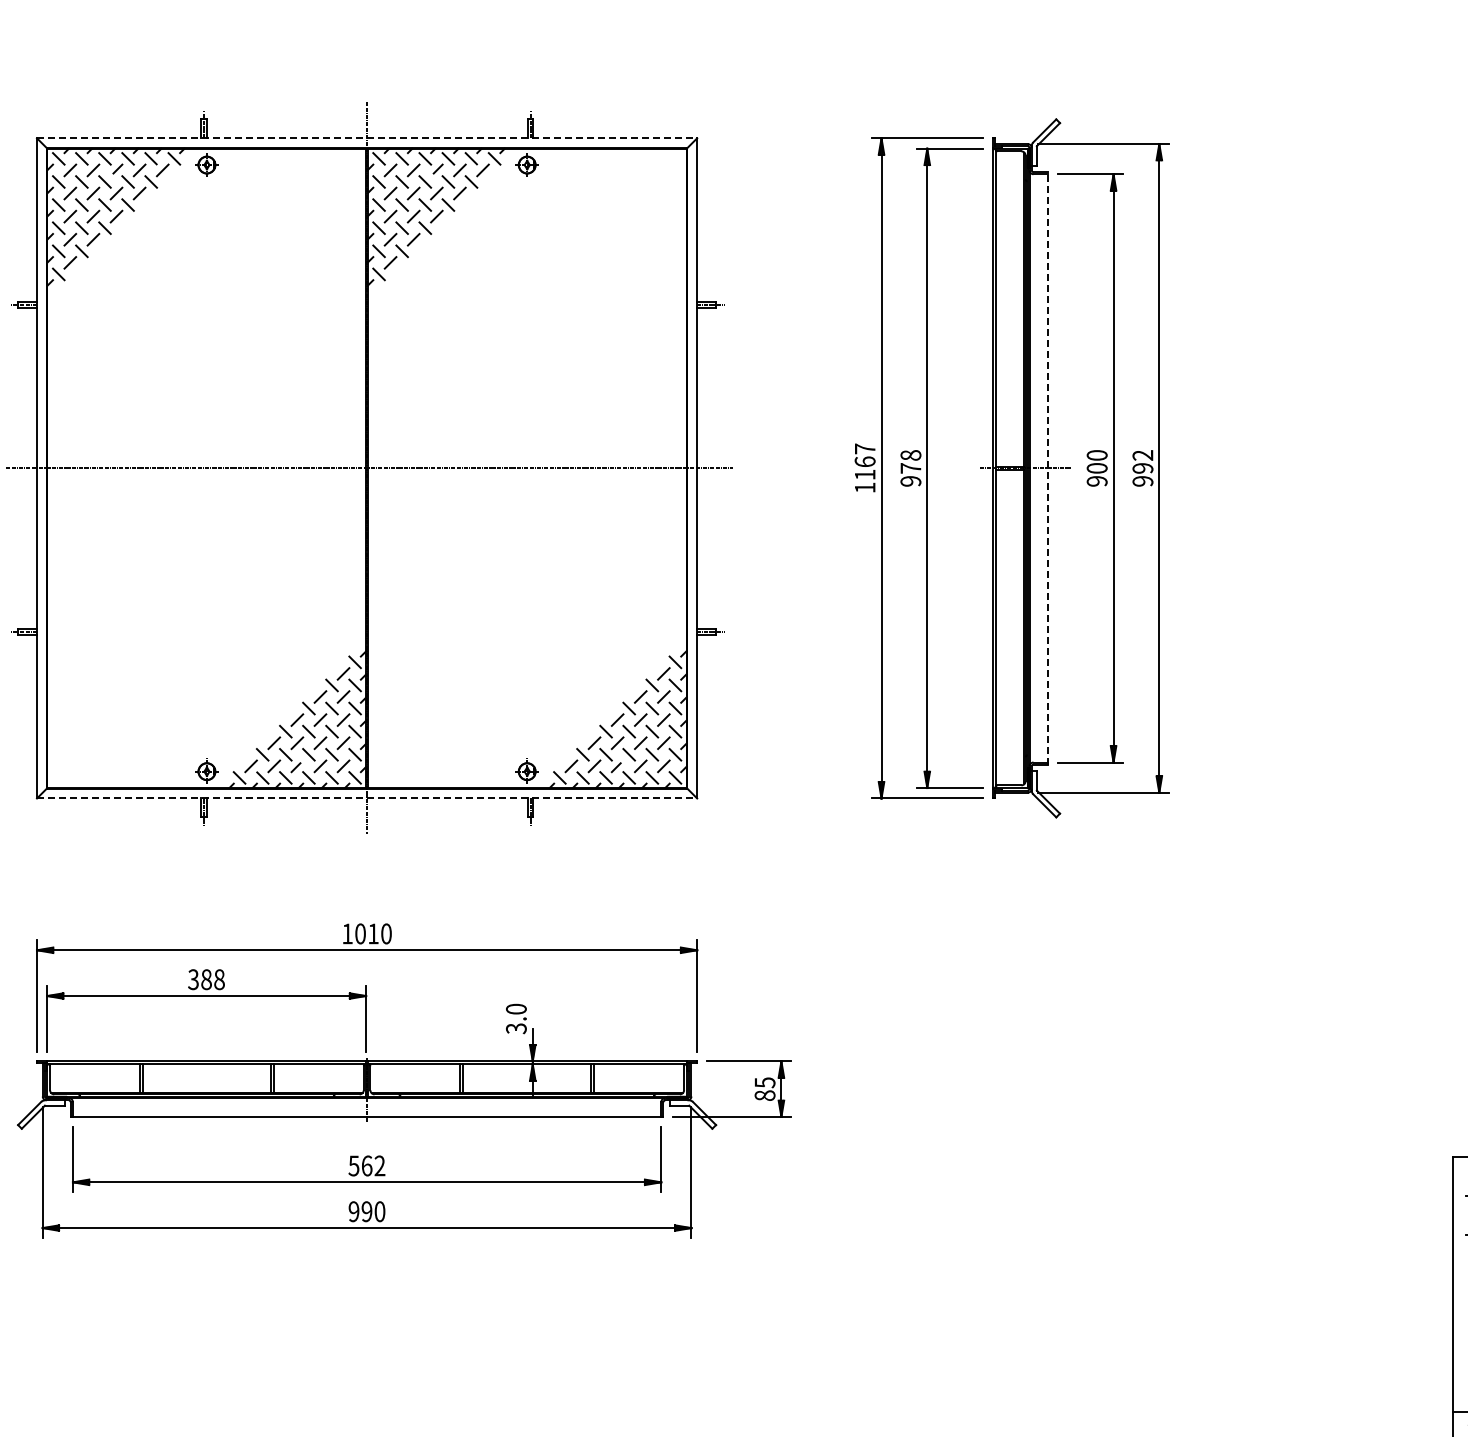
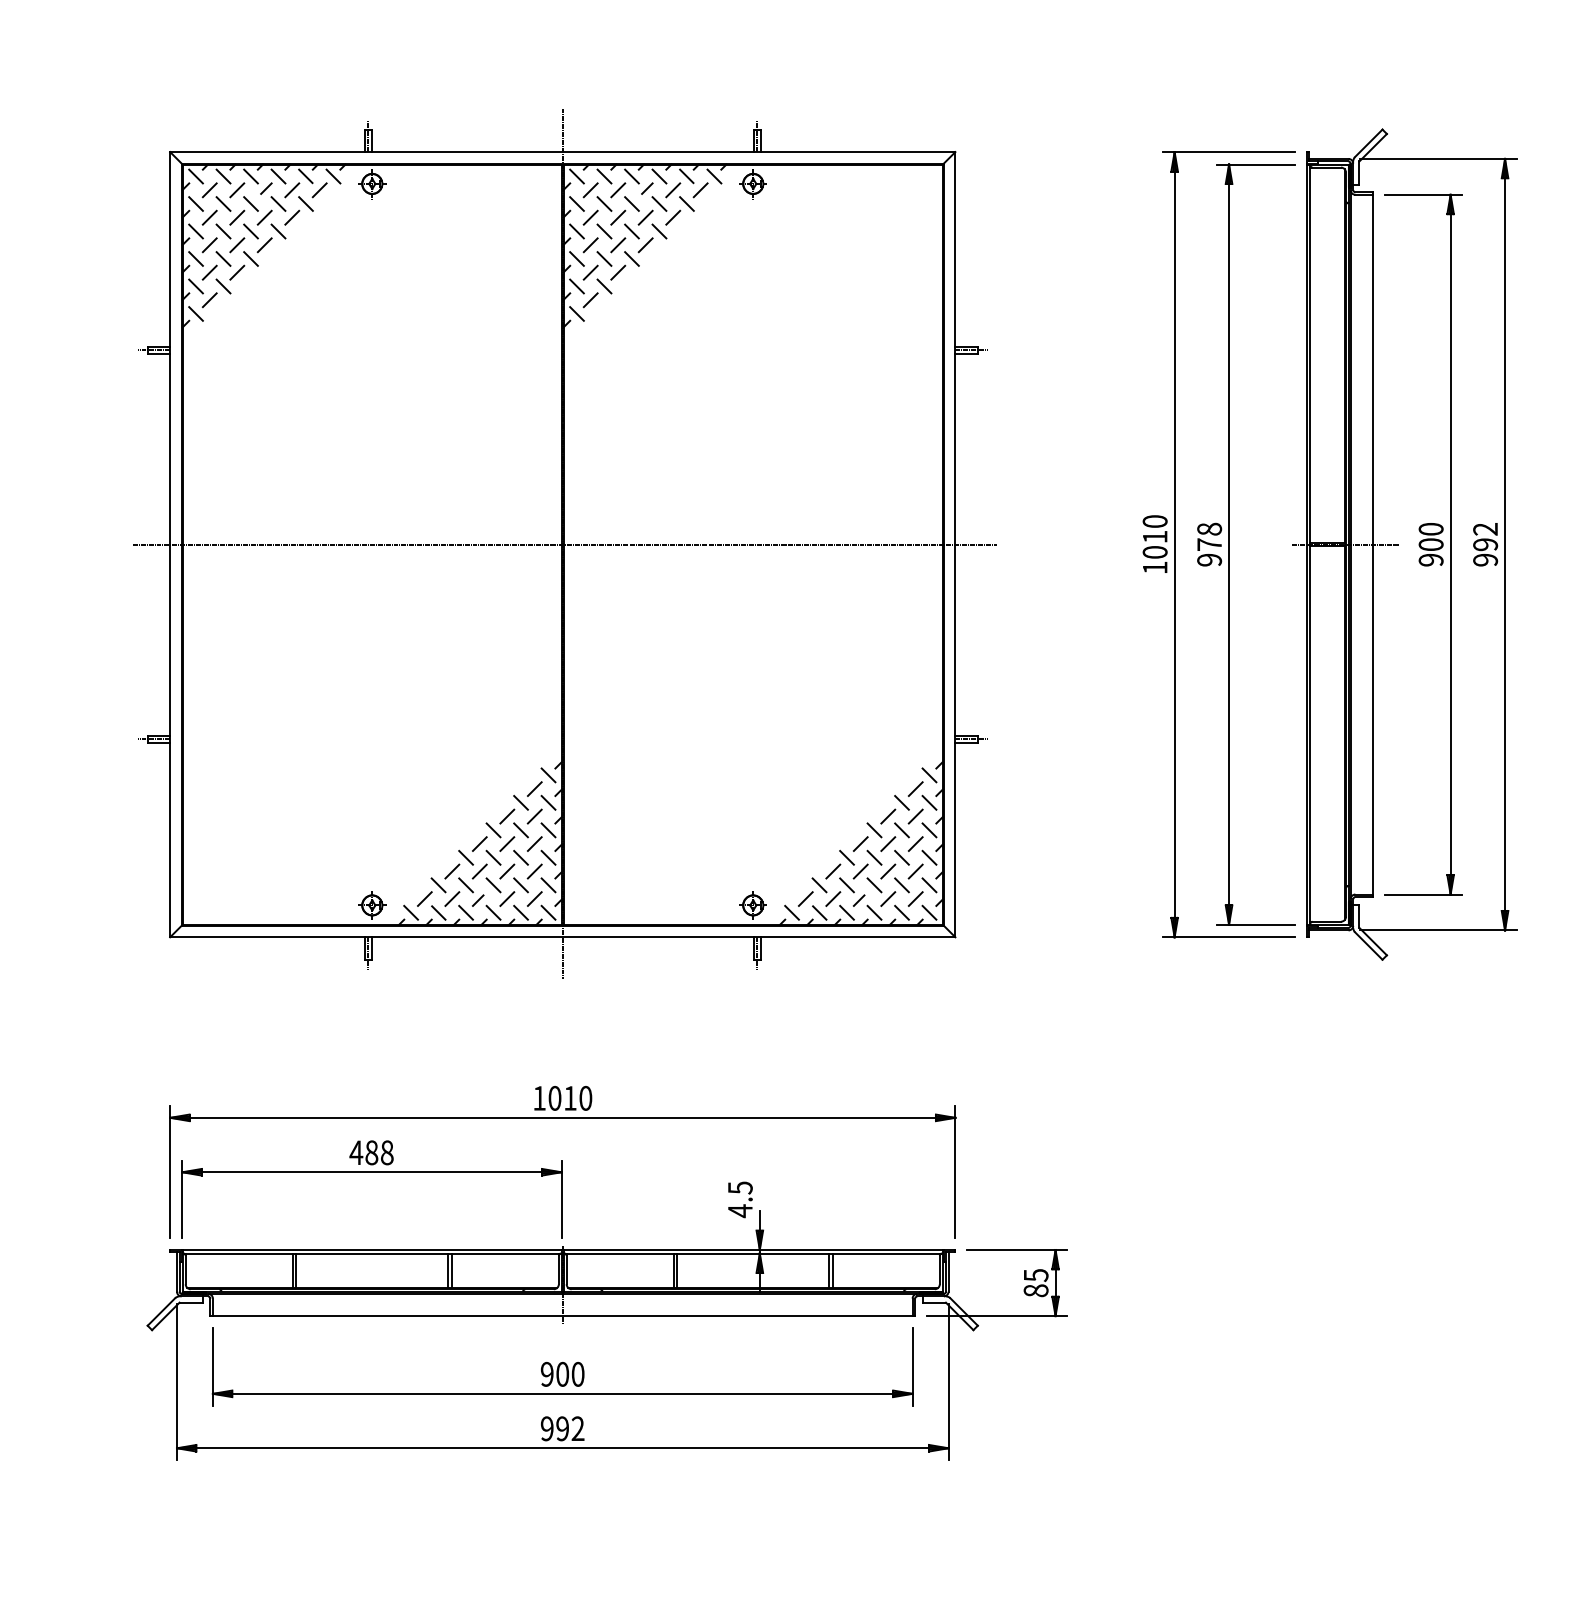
line: (367, 138) -> (563, 152), dashed -> solid
text: (864, 461) -> (1154, 536), 1167 -> 1010
line: (1048, 467) -> (1373, 543), dashed -> solid
line: (367, 798) -> (563, 937), dashed -> solid
text: (193, 979) -> (356, 1152), 388 -> 488
text: (516, 1018) -> (740, 1198), 3.0 -> 4.5
text: (366, 1165) -> (562, 1373), 562 -> 900
text: (379, 1211) -> (577, 1428), 990 -> 992

